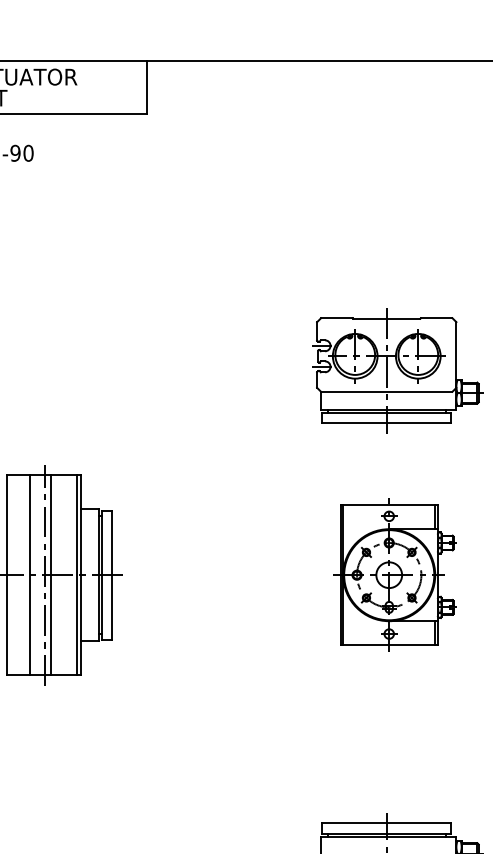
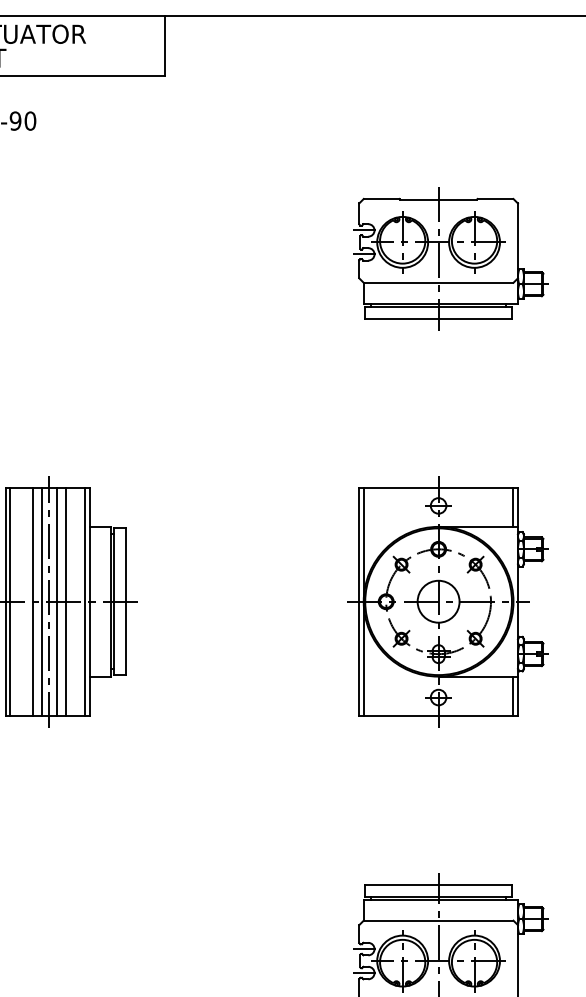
part: (397, 370) -> (450, 258), moved
line: (11, 574) -> (10, 601), added
line: (39, 574) -> (42, 601), added
line: (60, 574) -> (66, 601), added
part: (394, 574) -> (447, 601), size x1.43

